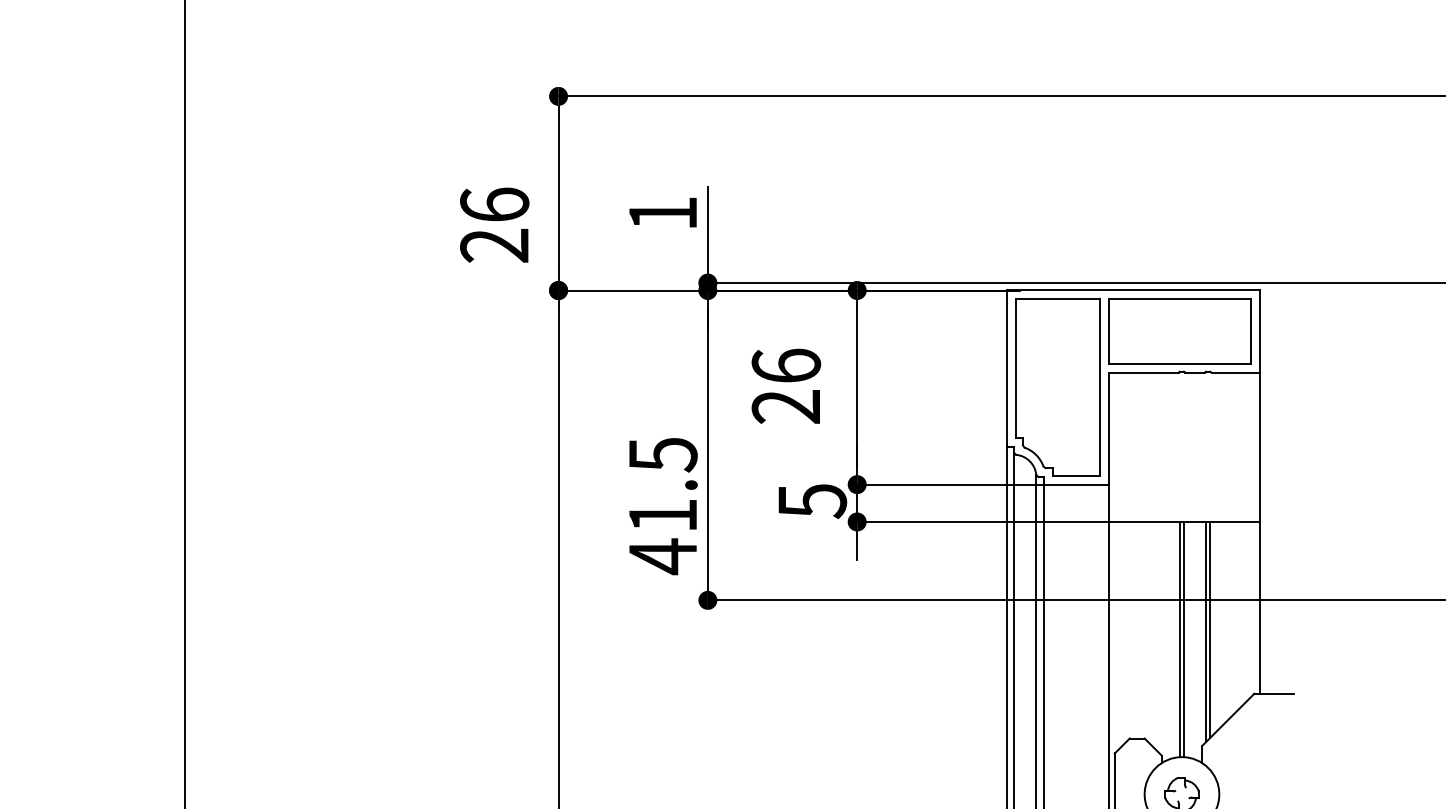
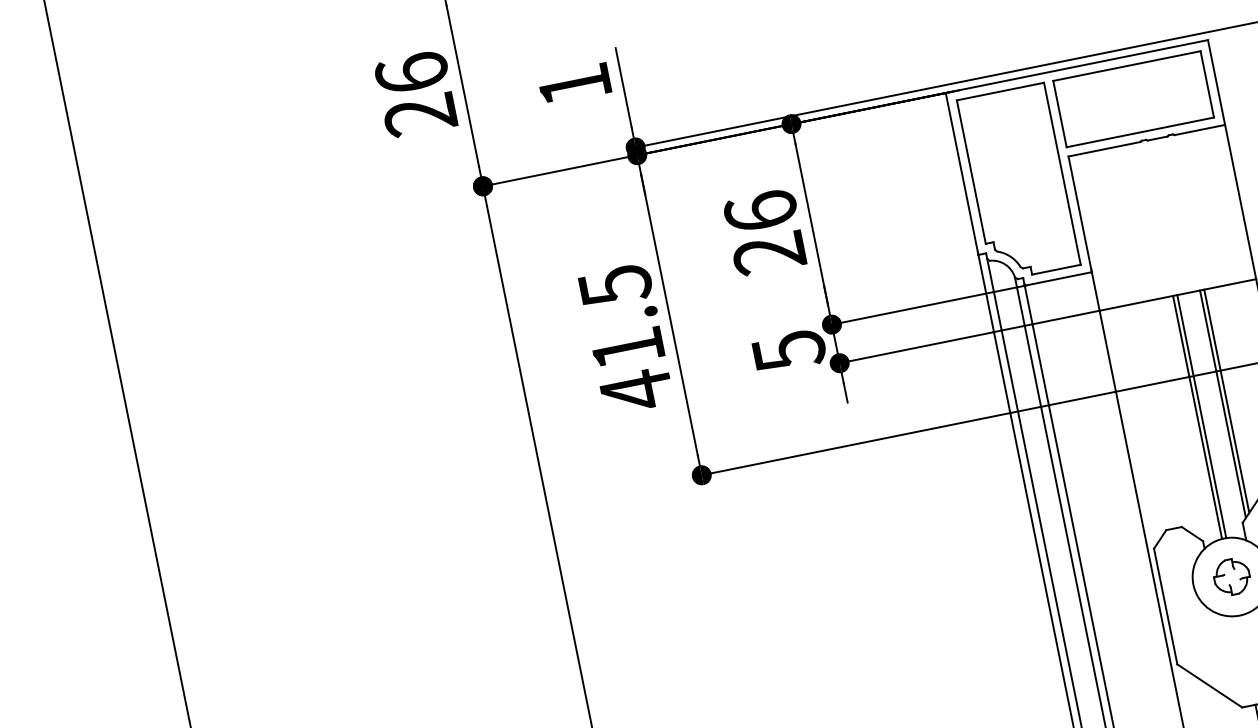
text: (494, 224) -> (415, 93), moved
text: (786, 385) -> (765, 231), moved
text: (663, 506) -> (626, 339), moved

